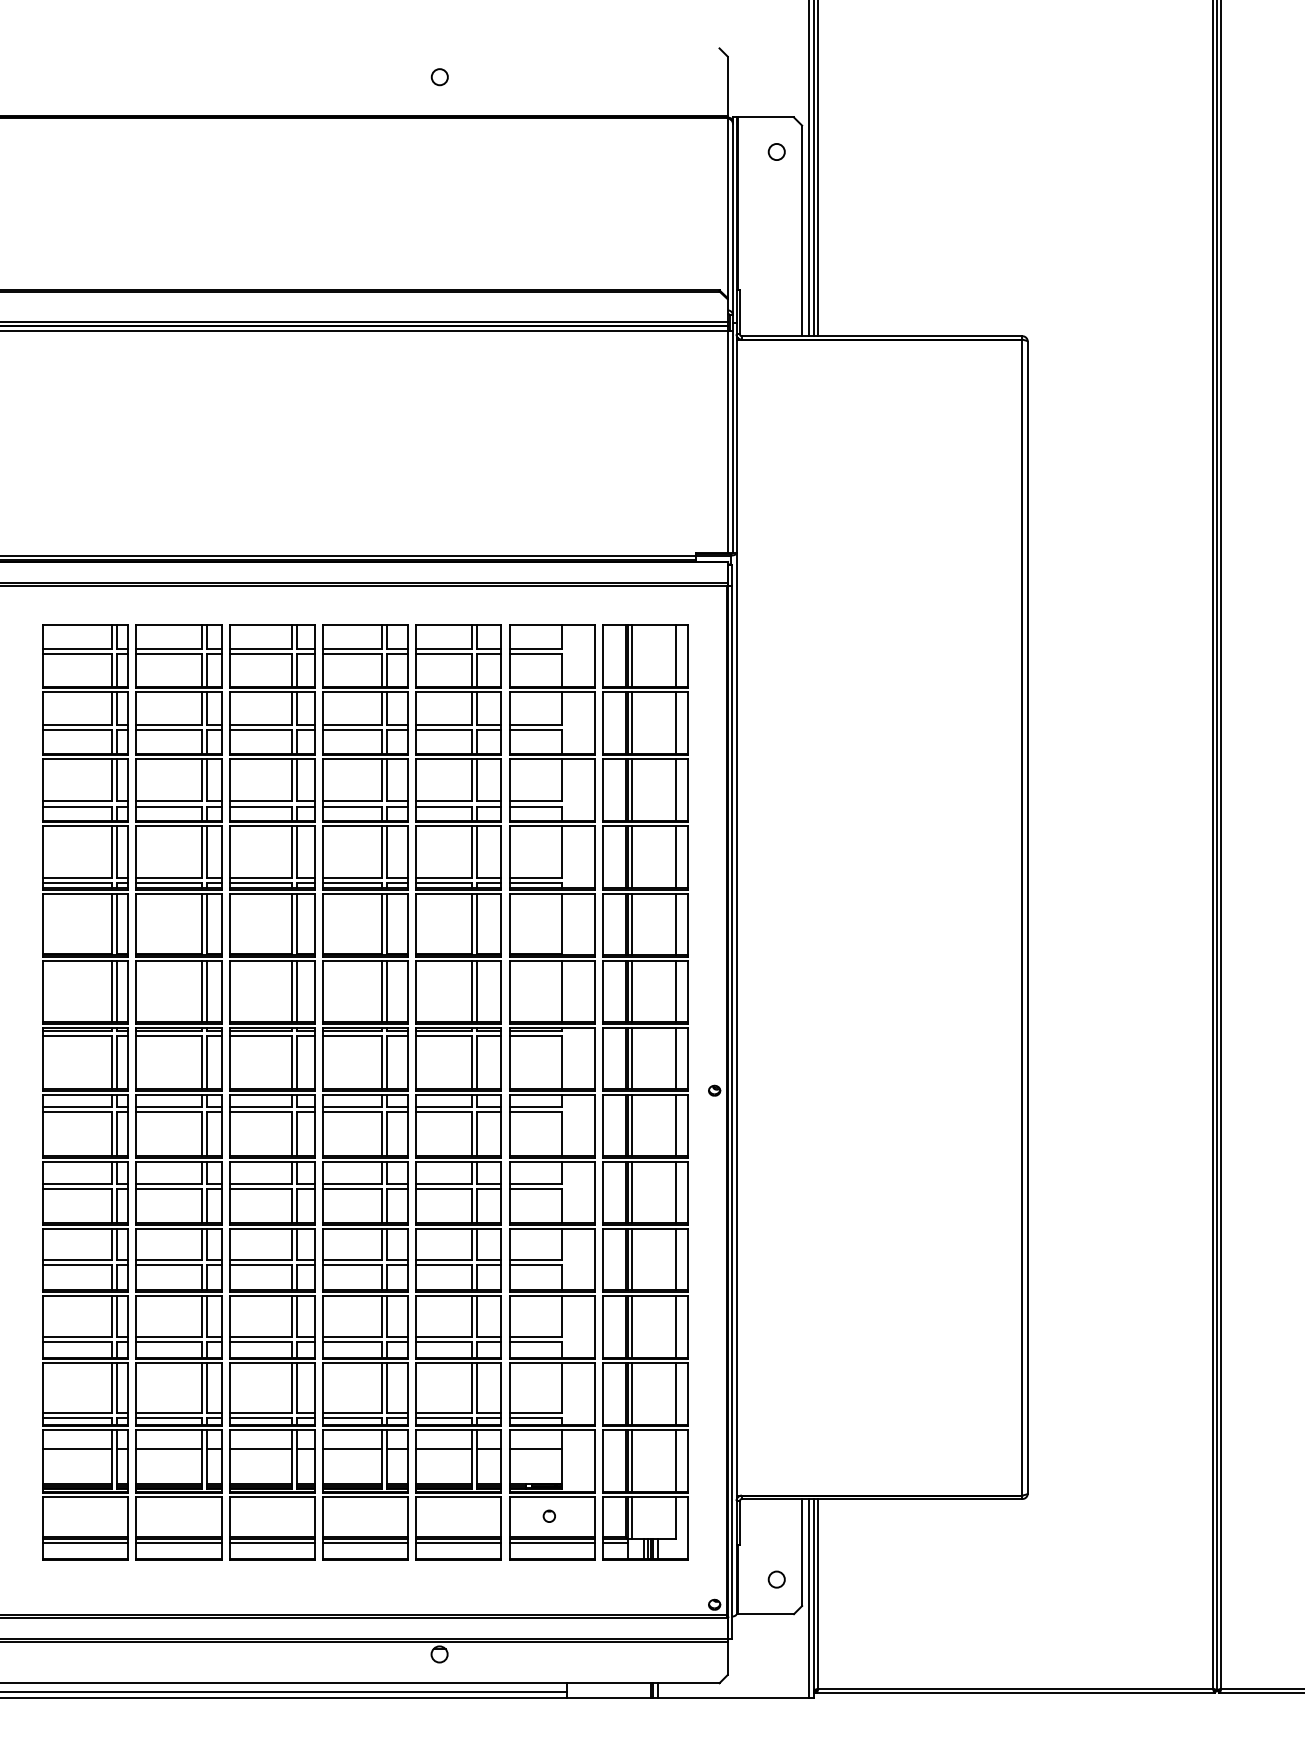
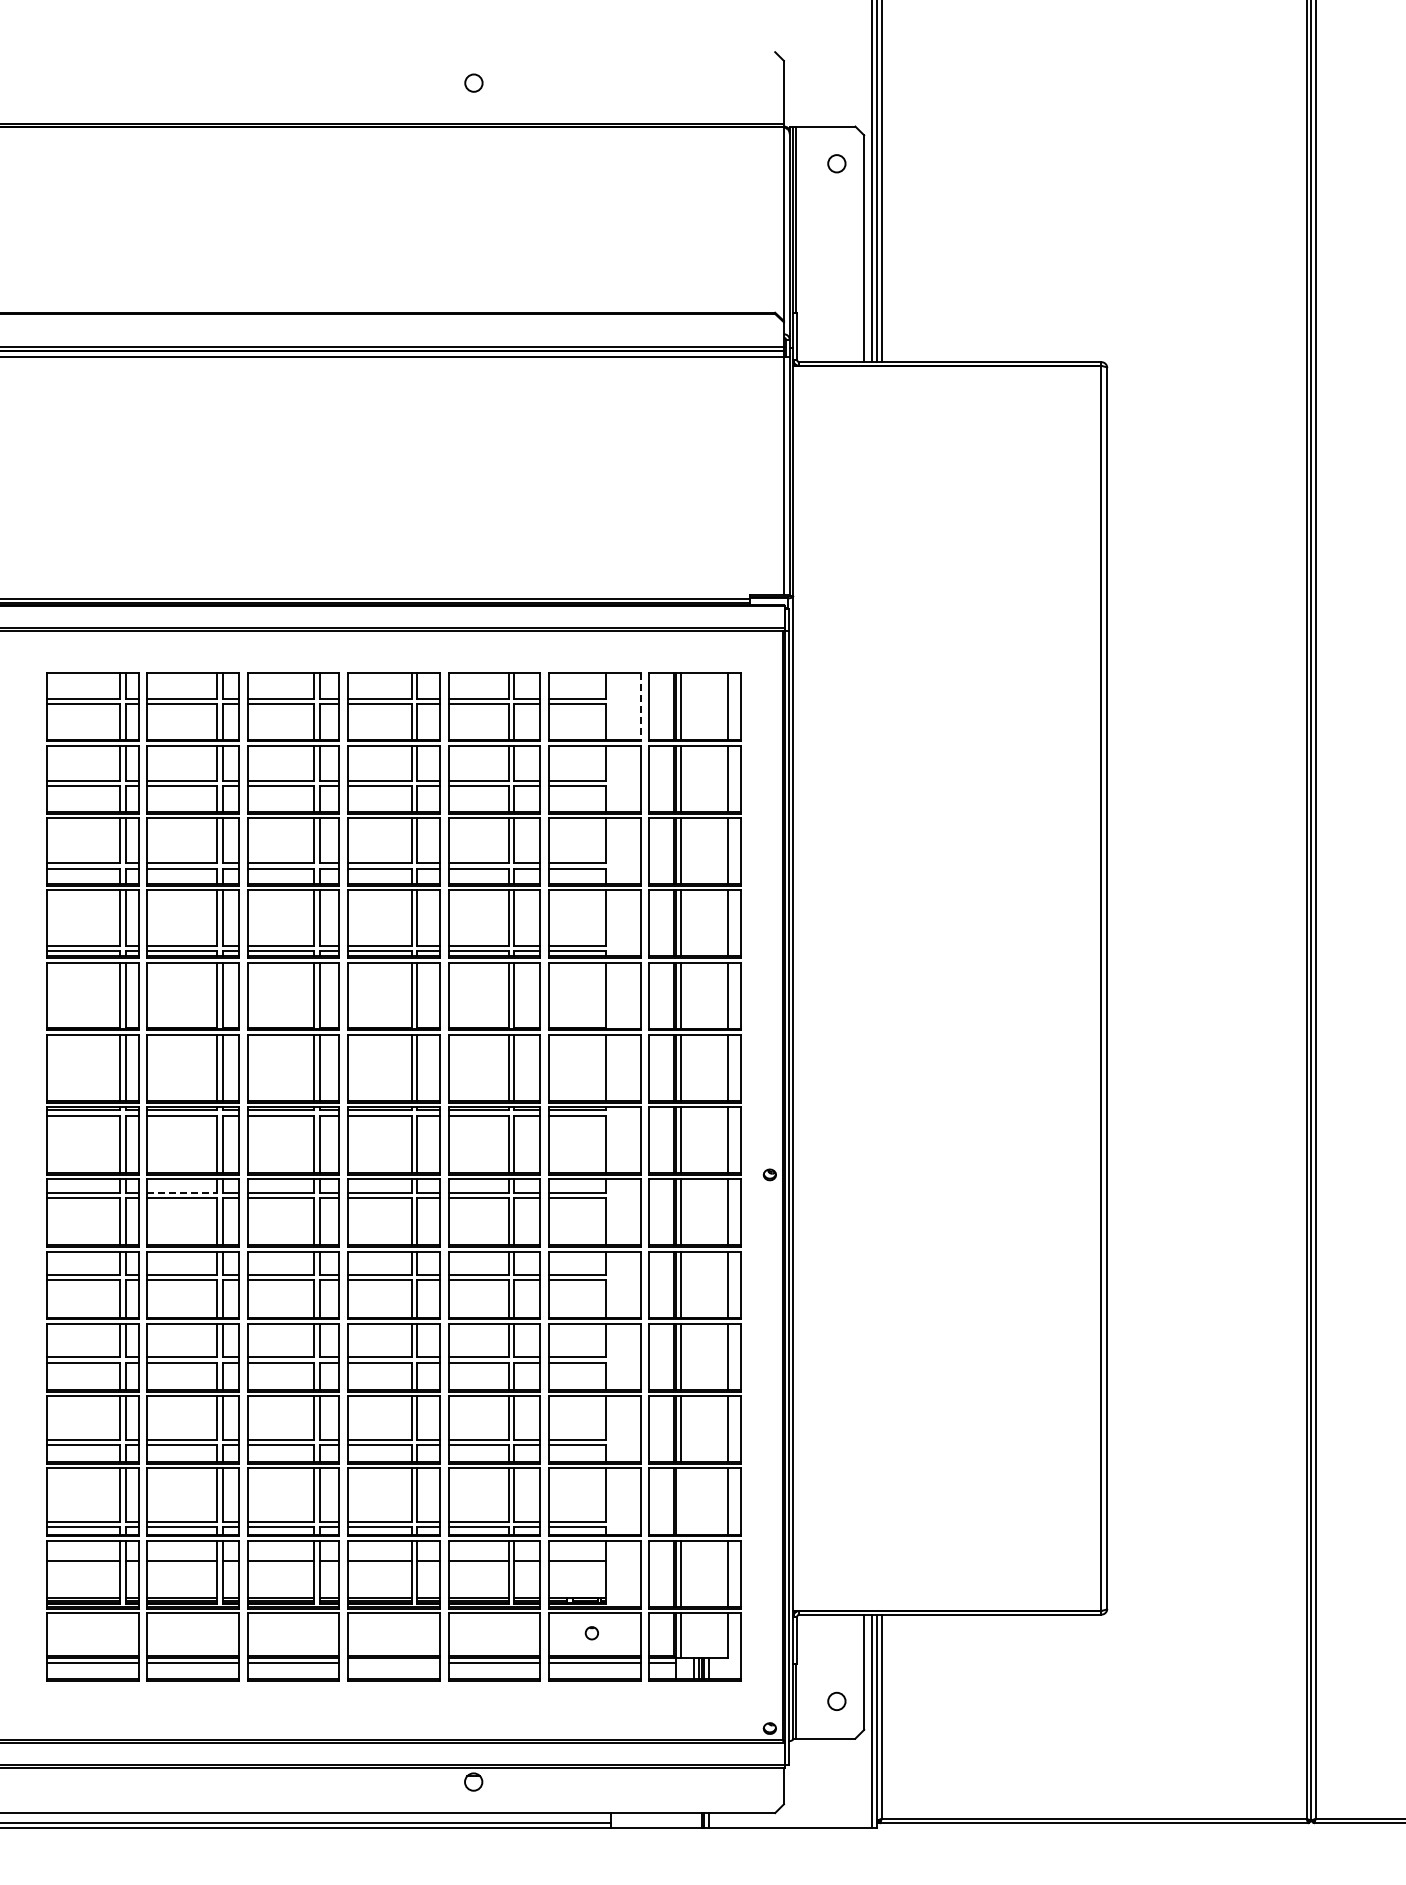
line: (594, 656) -> (640, 707), solid -> dashed
line: (169, 1107) -> (182, 1192), solid -> dashed
line: (631, 1393) -> (680, 1501), removed
line: (365, 1543) -> (393, 1662), removed

